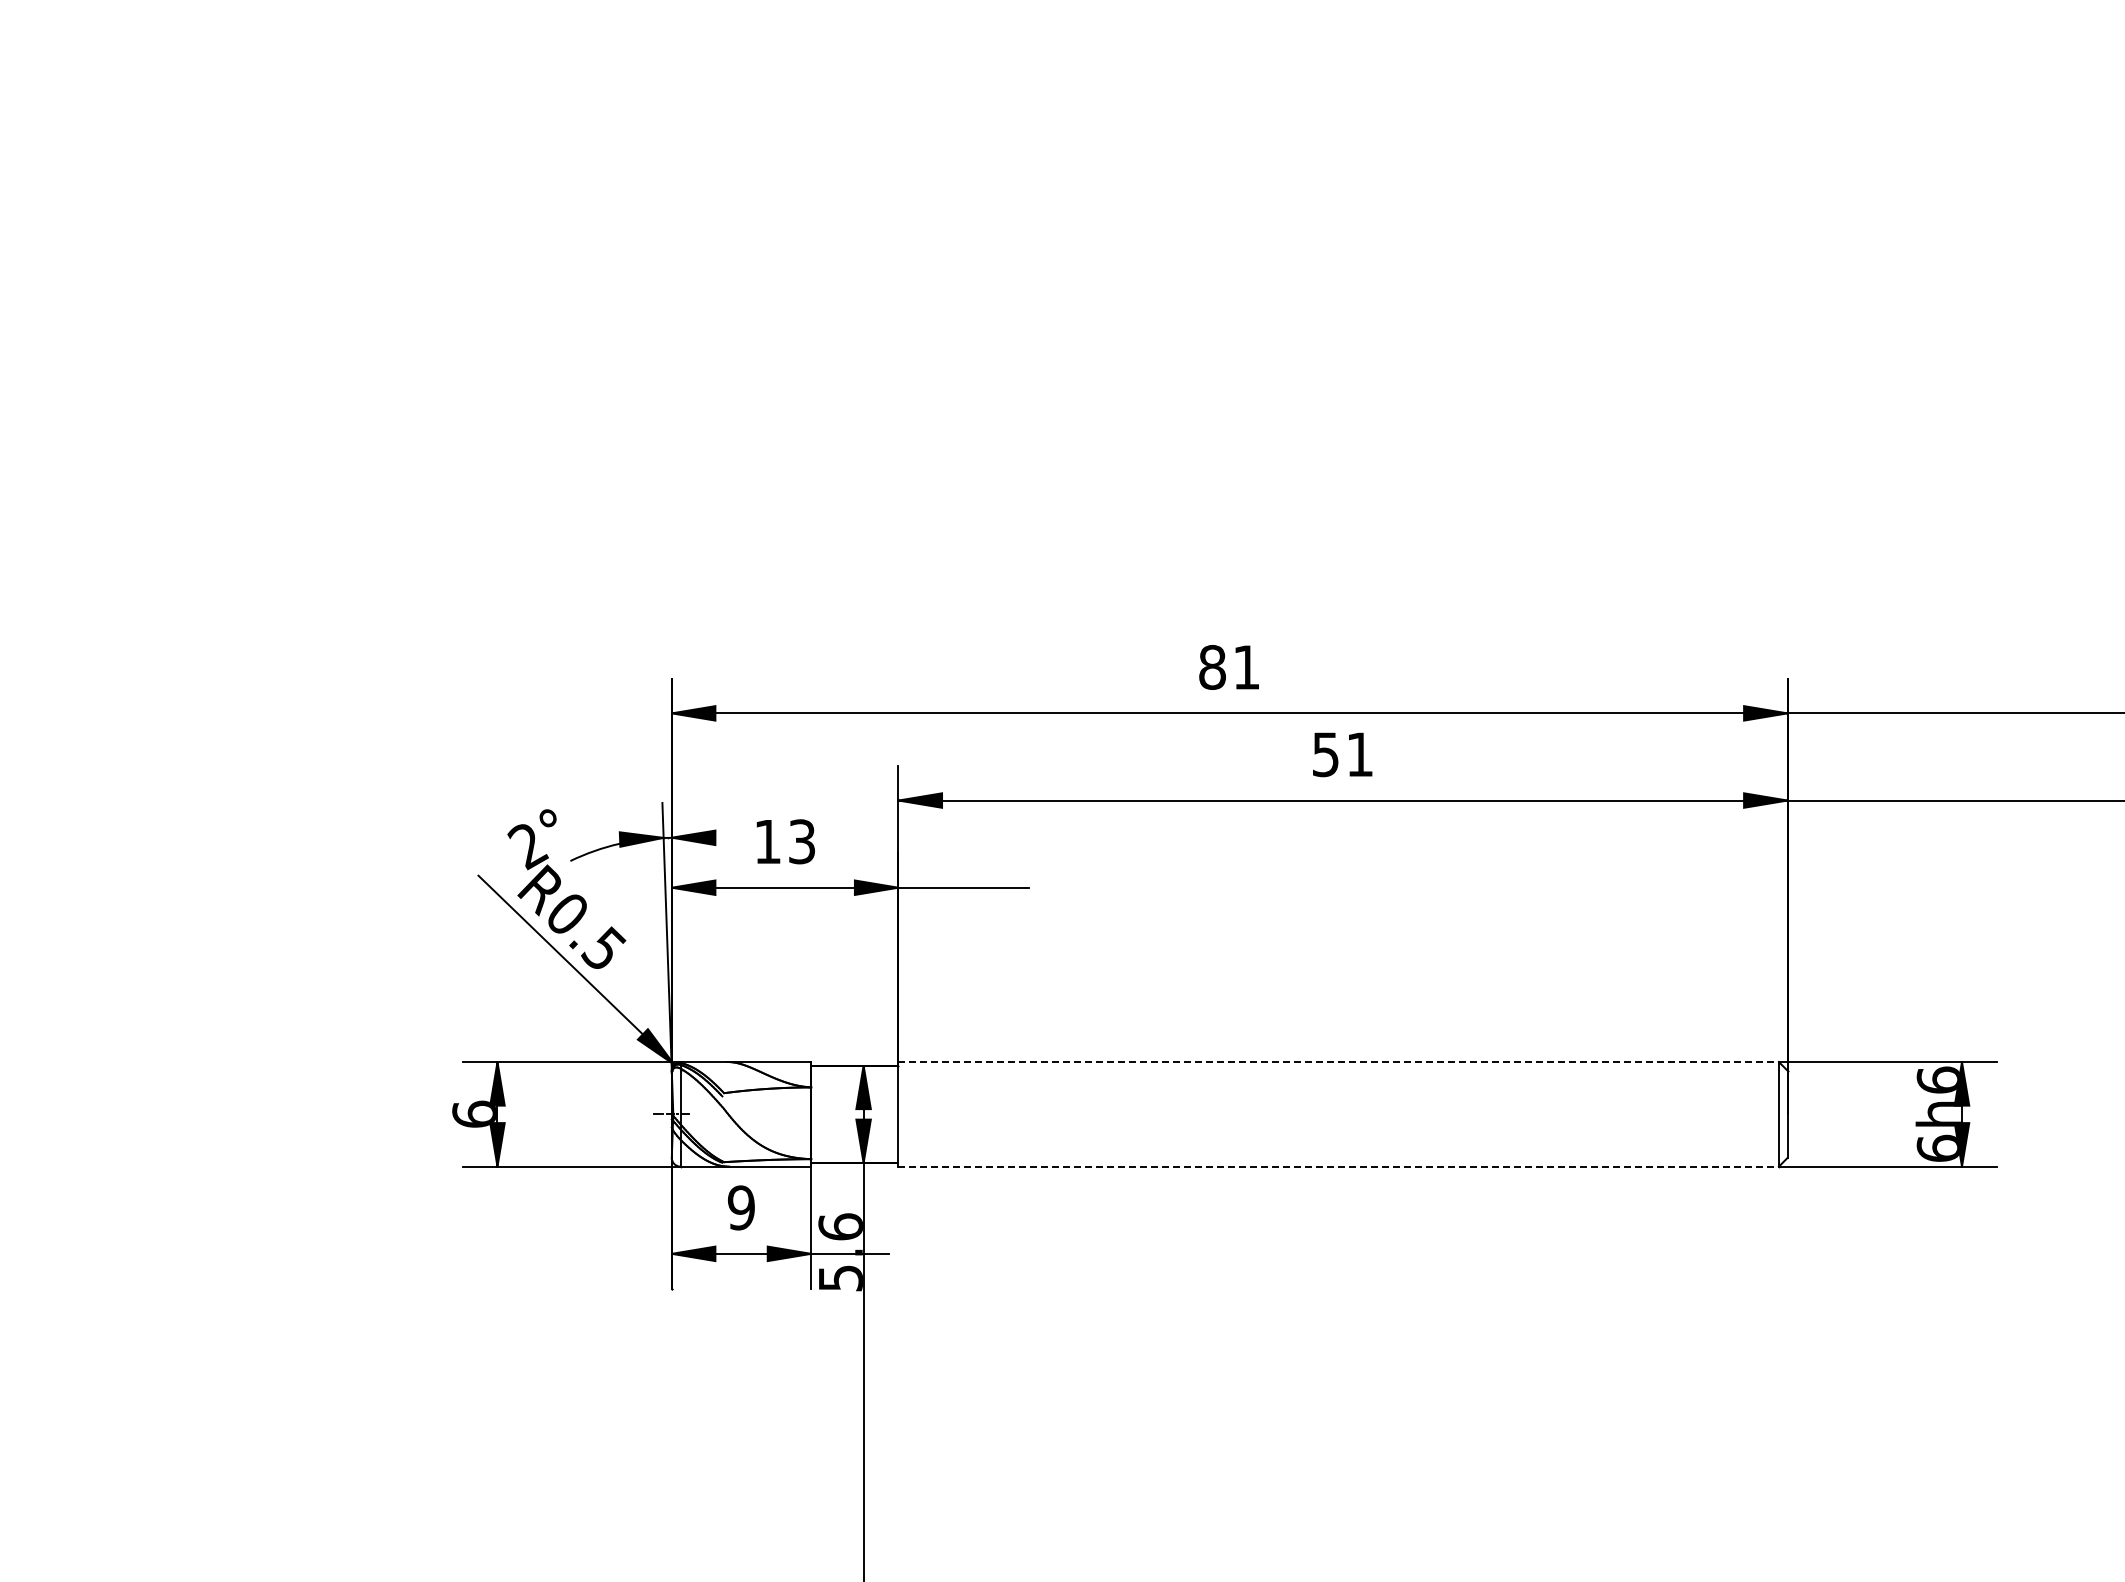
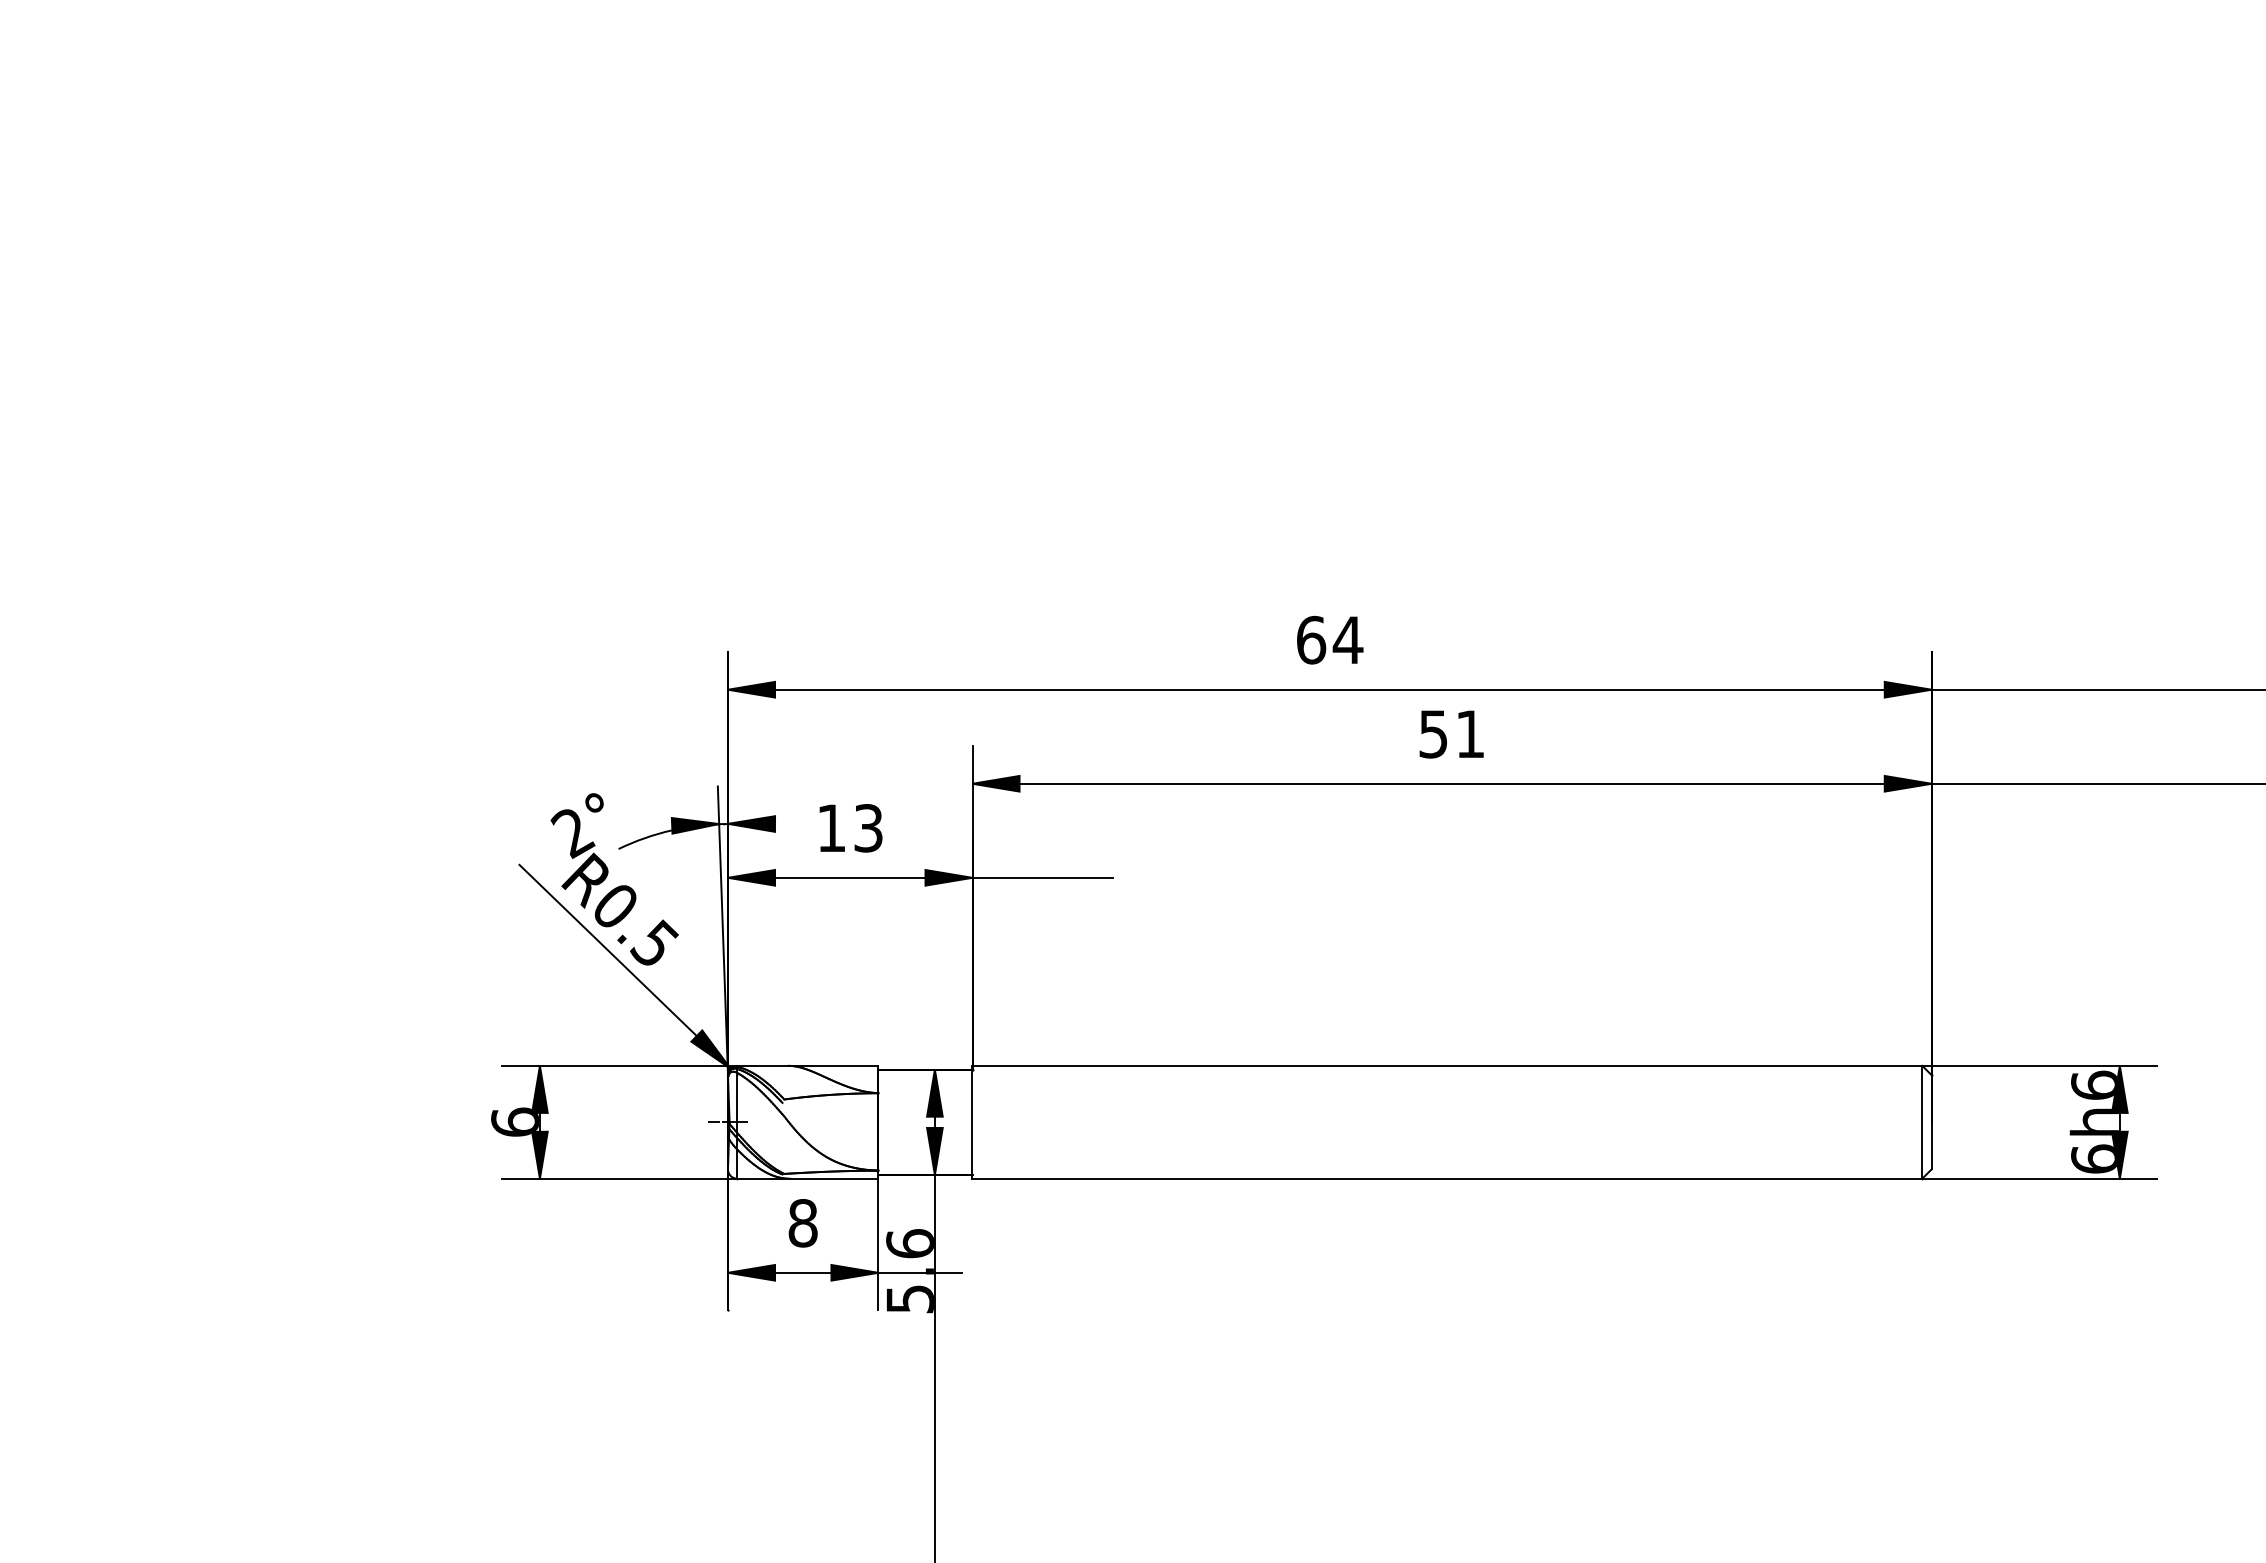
text: (1229, 666) -> (1329, 639), 81 -> 64
line: (1339, 1062) -> (1448, 1066), dashed -> solid
line: (1339, 1166) -> (1448, 1178), dashed -> solid
text: (740, 1207) -> (802, 1222), 9 -> 8

